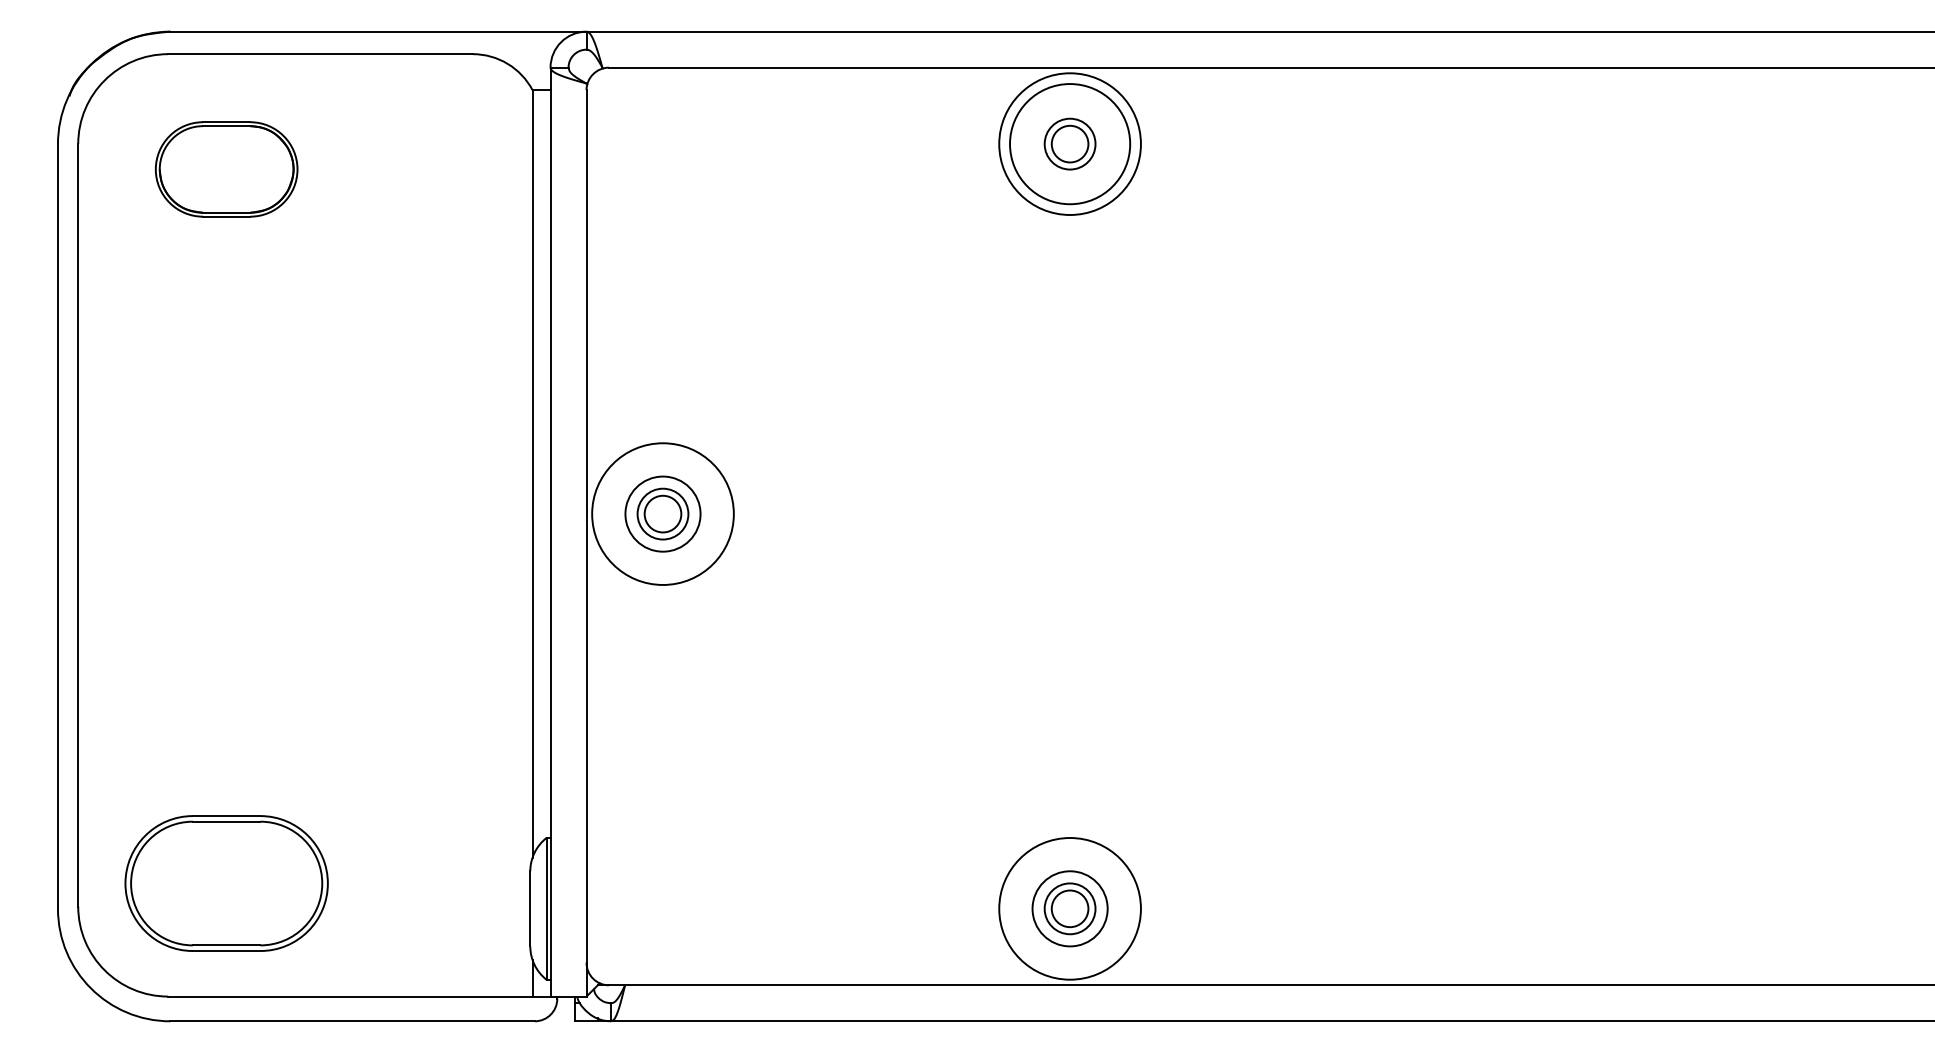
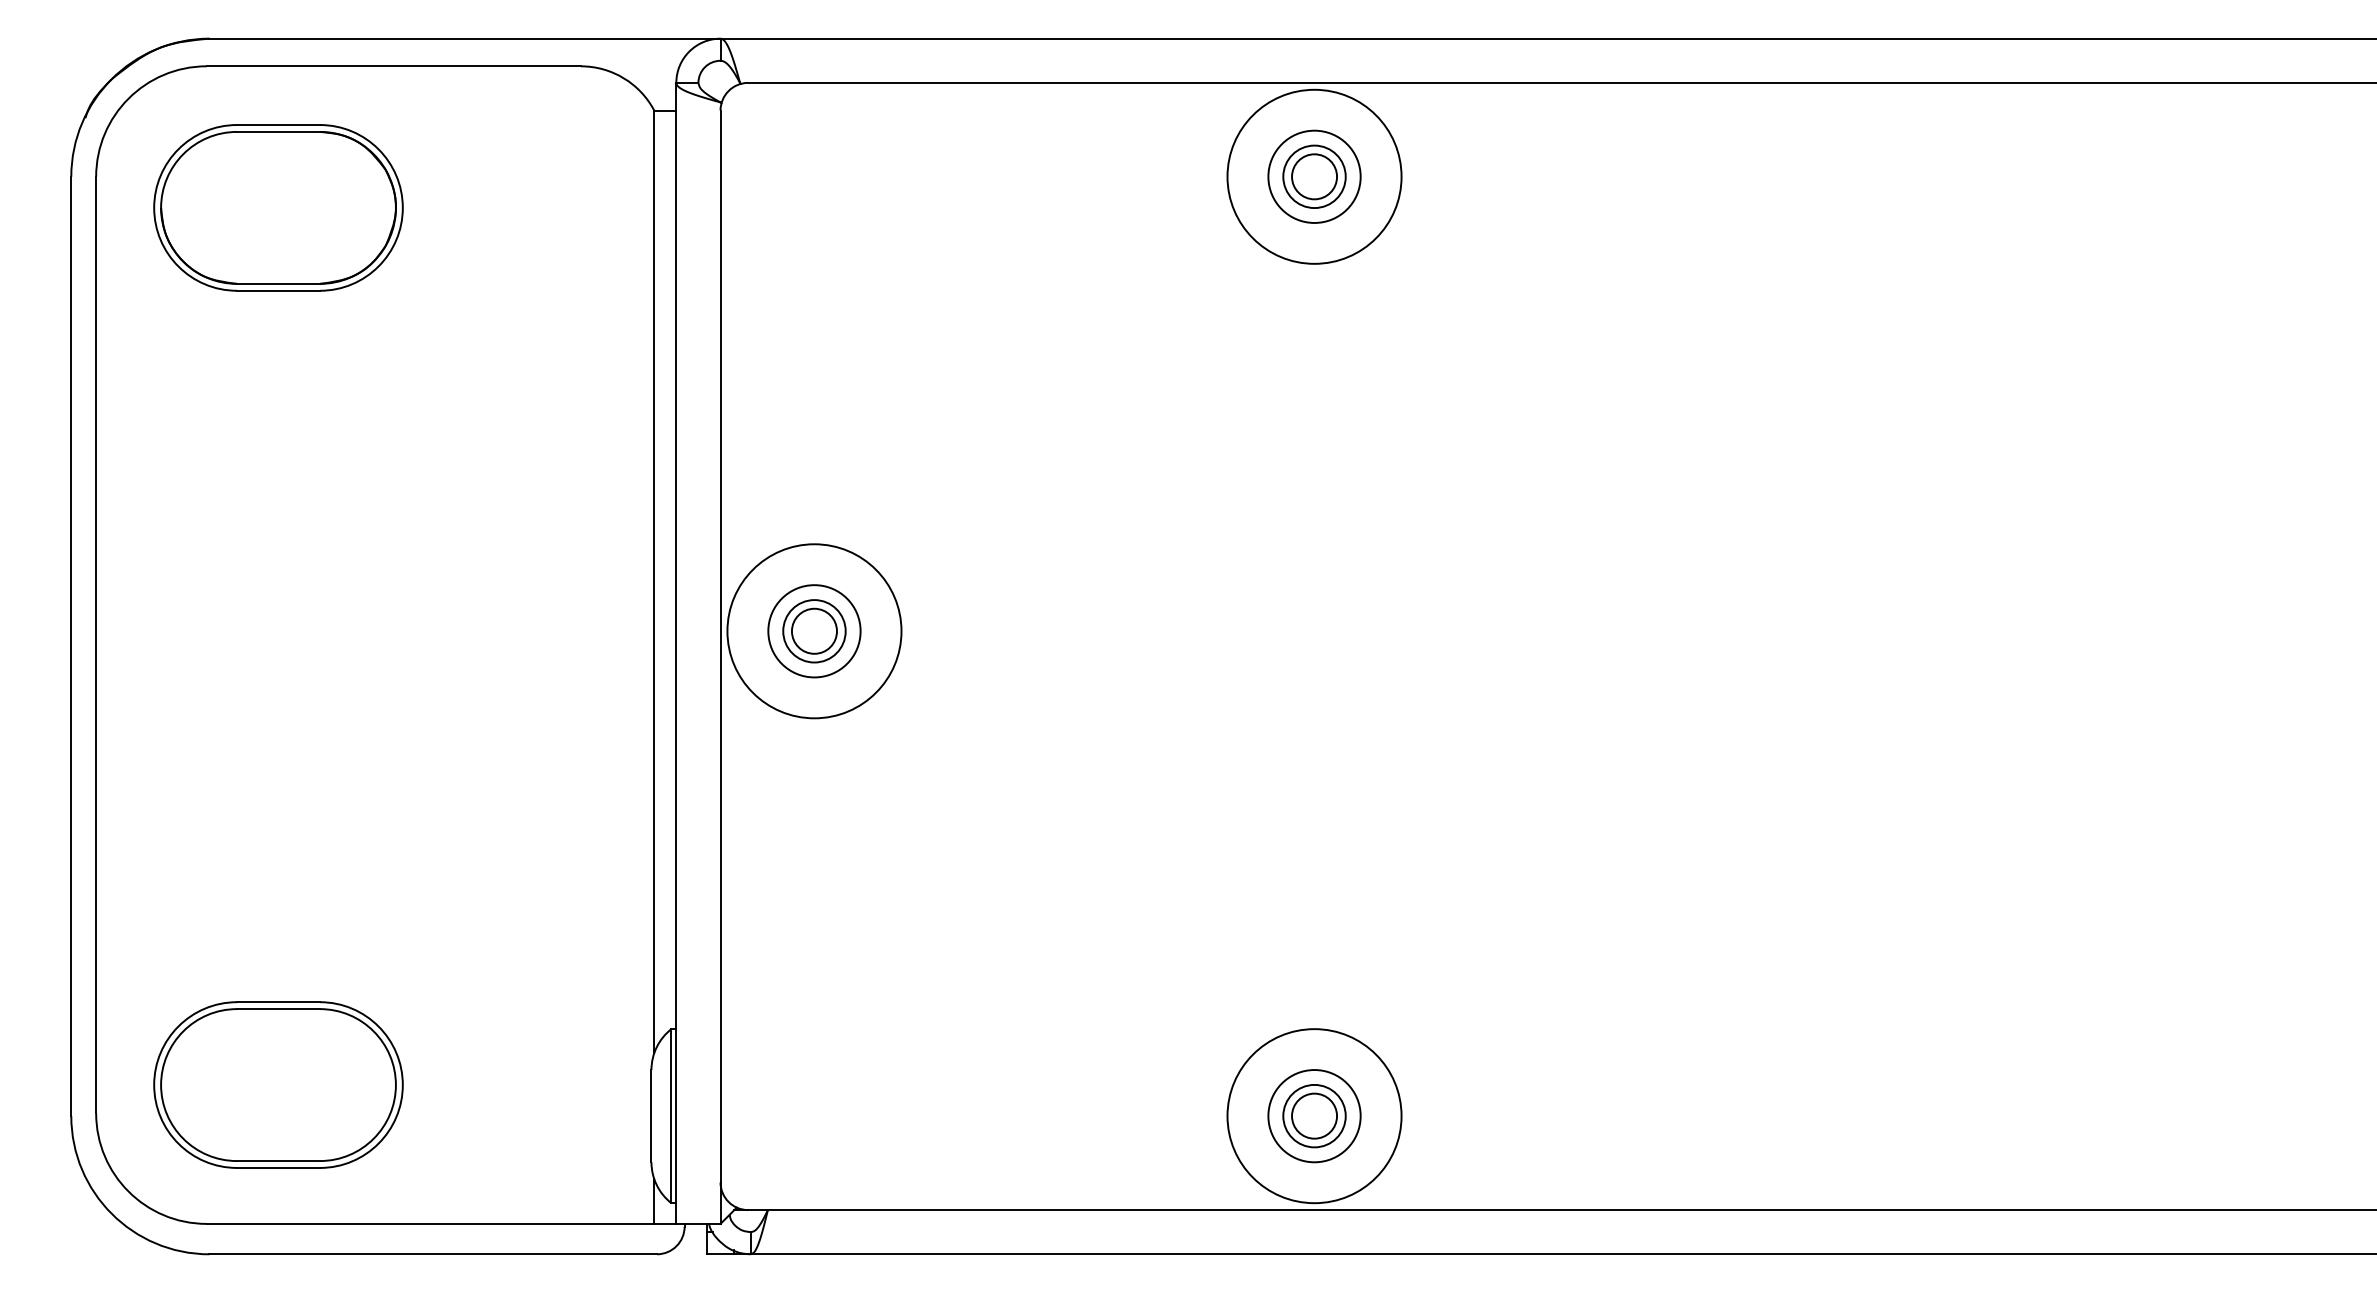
circle: (1070, 143) -> (1314, 176), size x0.62
part: (226, 169) -> (278, 207), size x1.43

